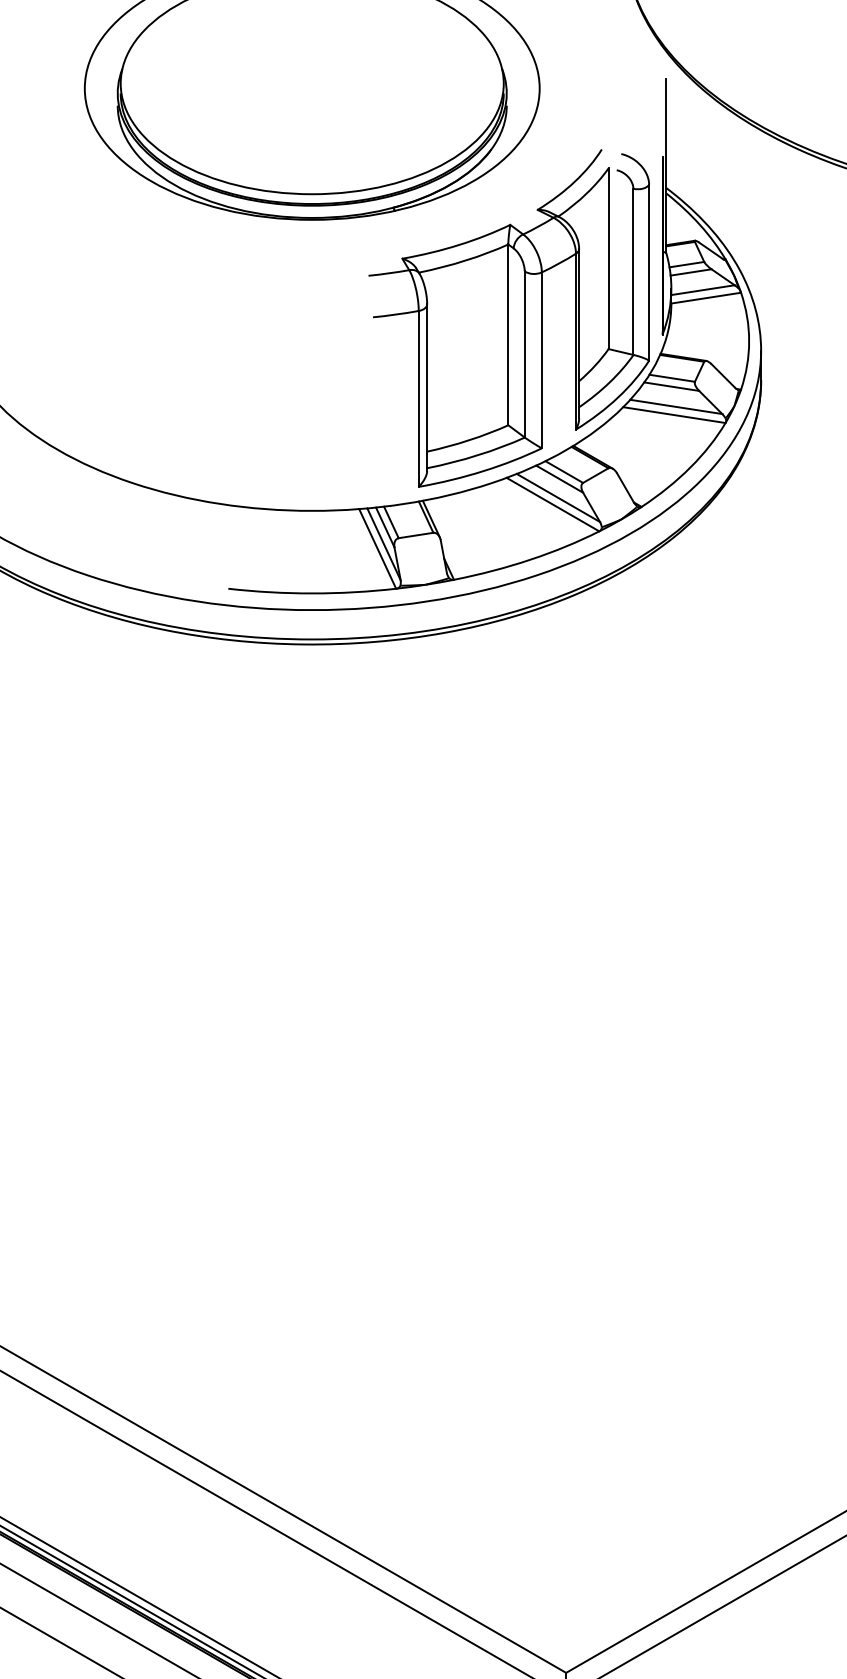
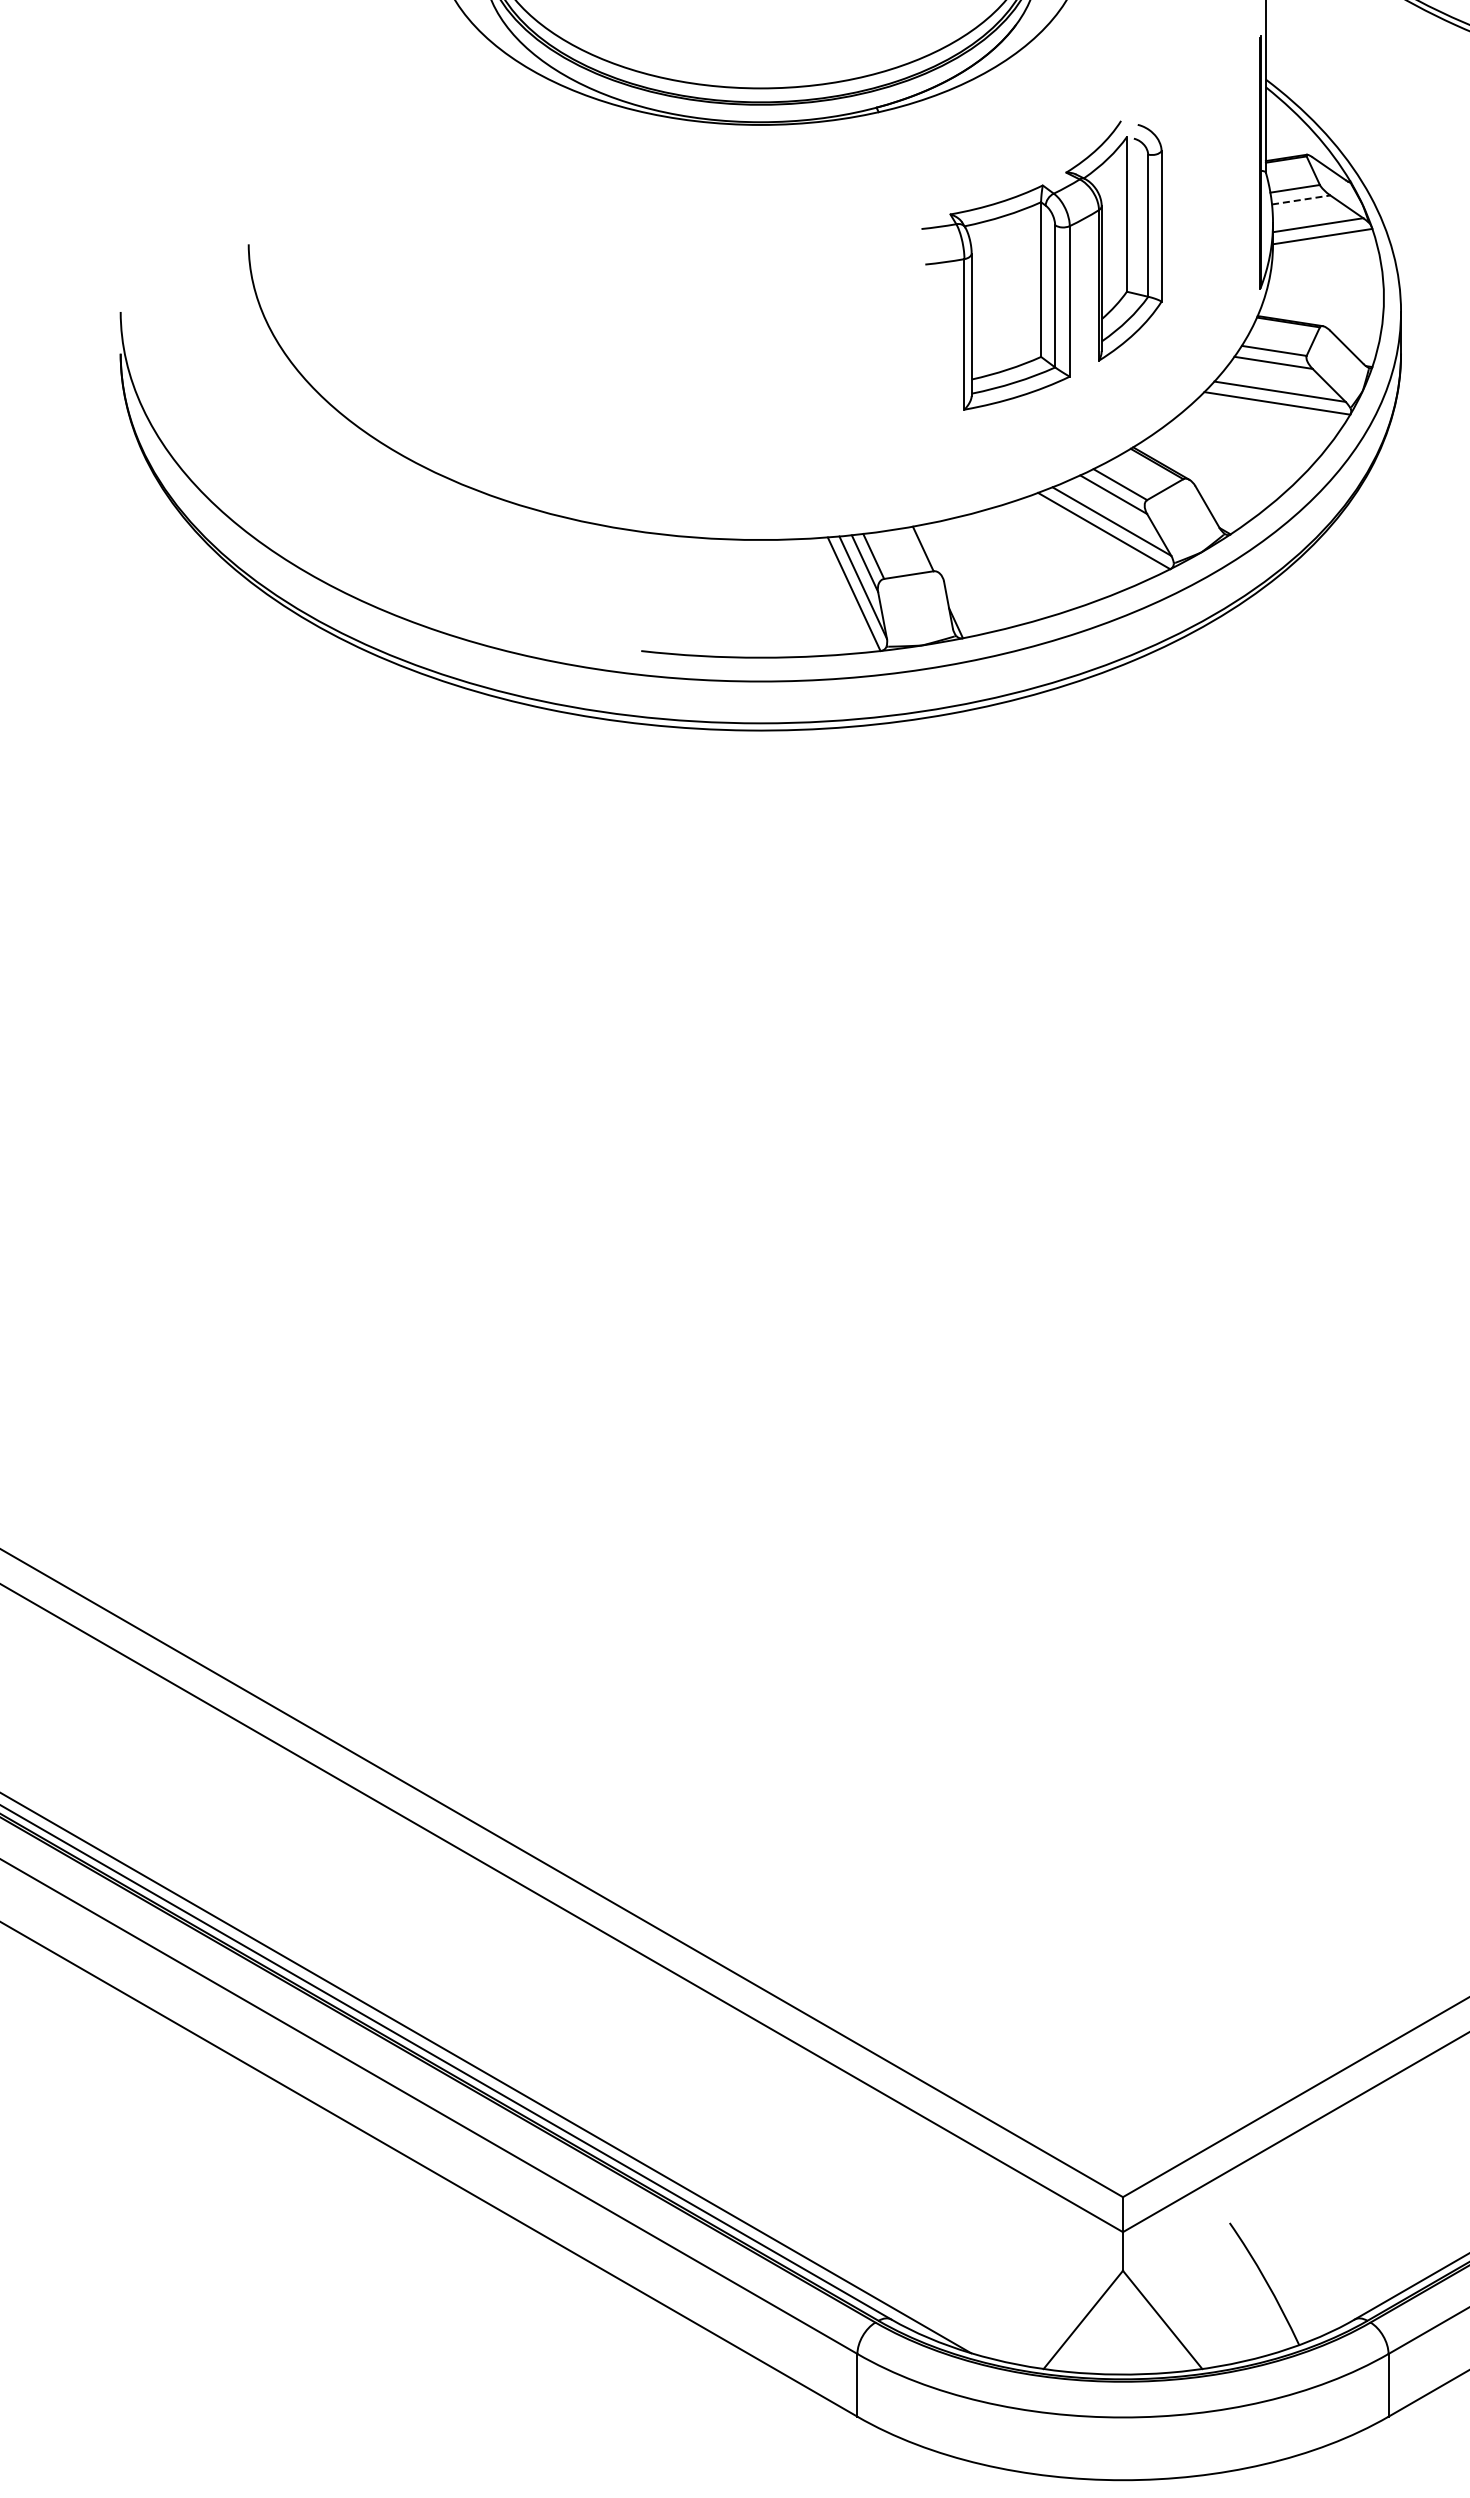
line: (691, 272) -> (1301, 199), solid -> dashed
part: (509, 318) -> (1041, 265), size x0.6
line: (431, 518) -> (930, 551), removed

